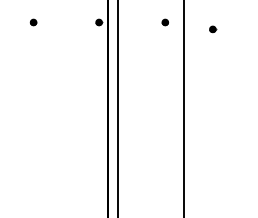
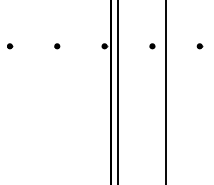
part: (212, 29) -> (199, 46), moved

